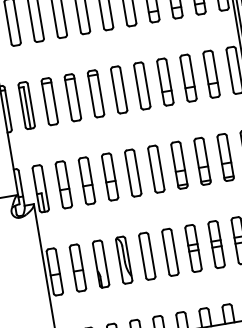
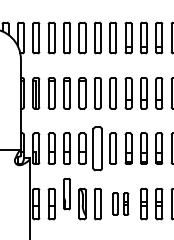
part: (132, 172) -> (97, 148), size x1.4
part: (181, 249) -> (120, 203), size x0.7
part: (100, 264) -> (66, 194), moved

